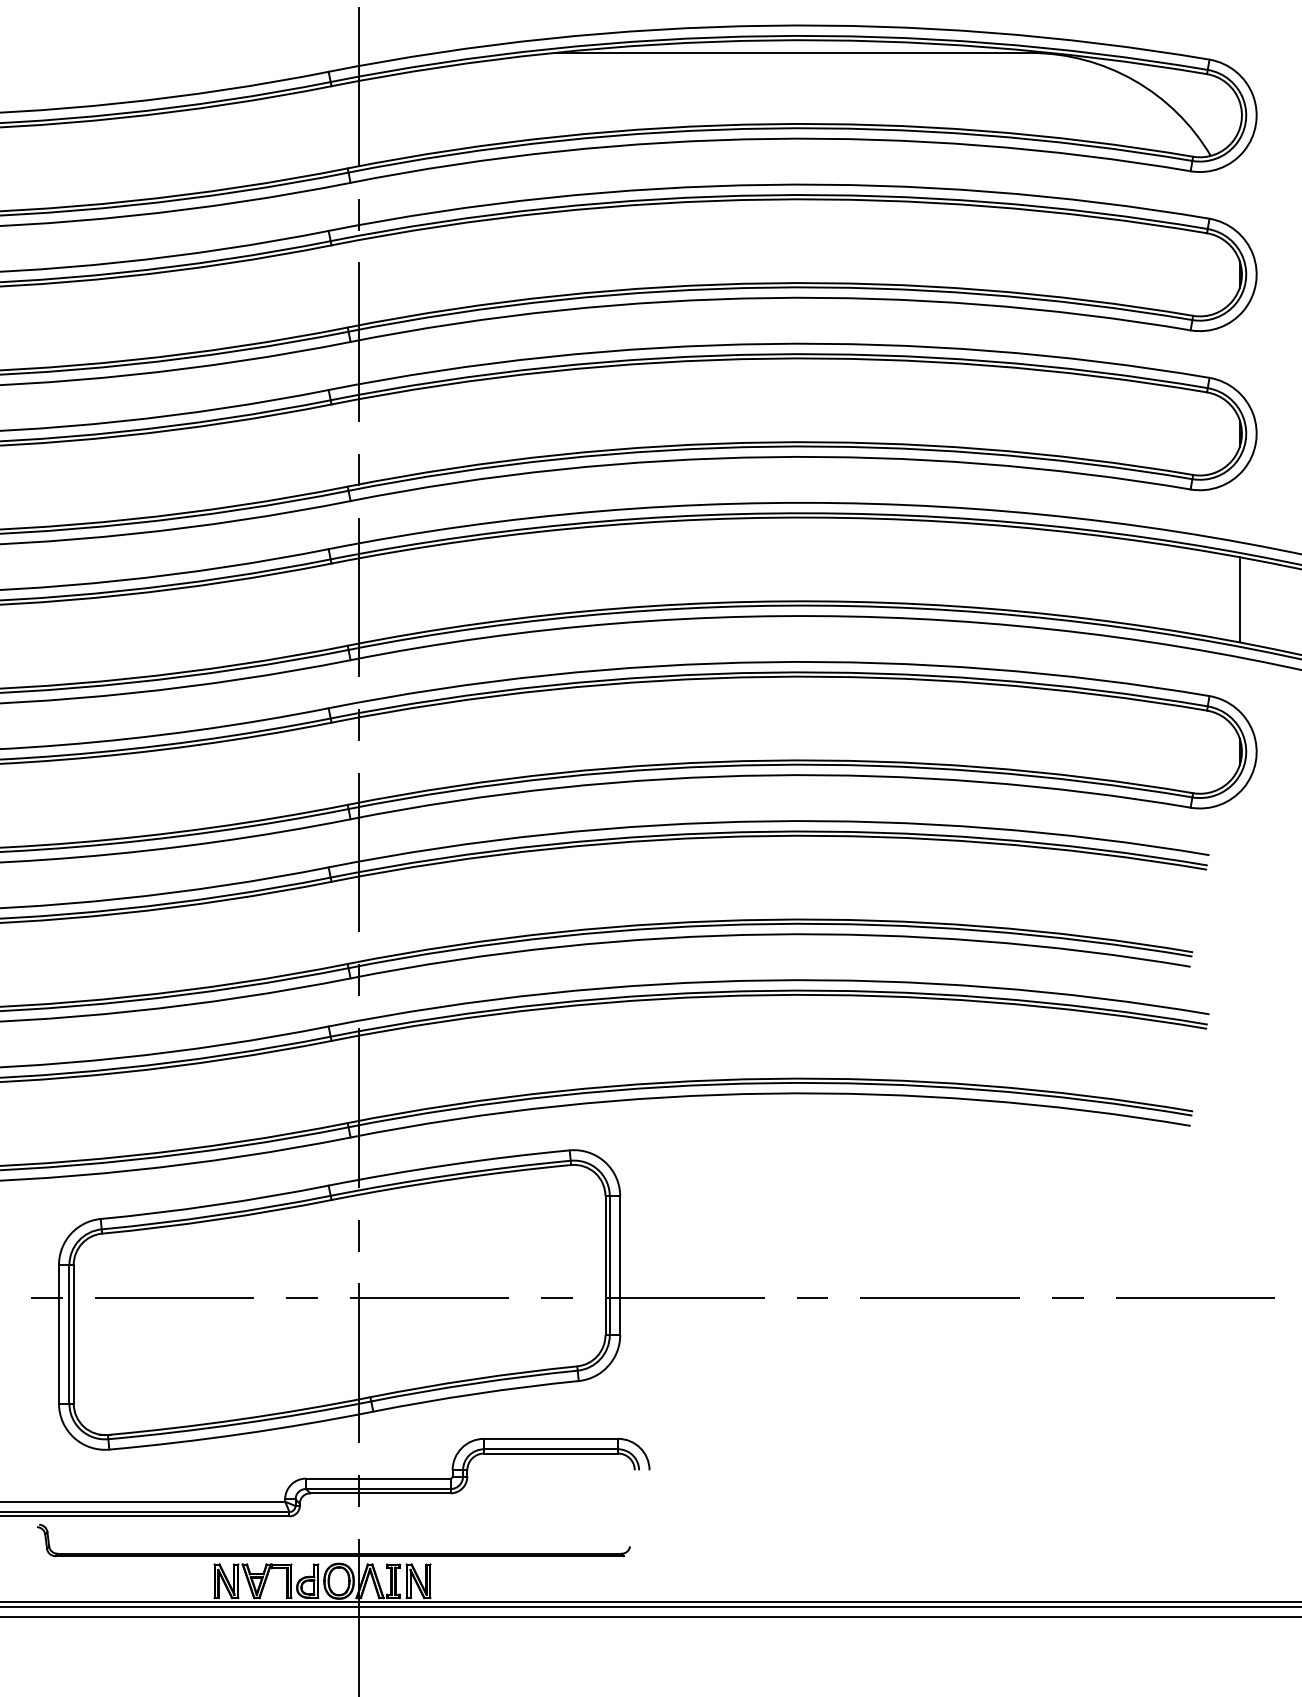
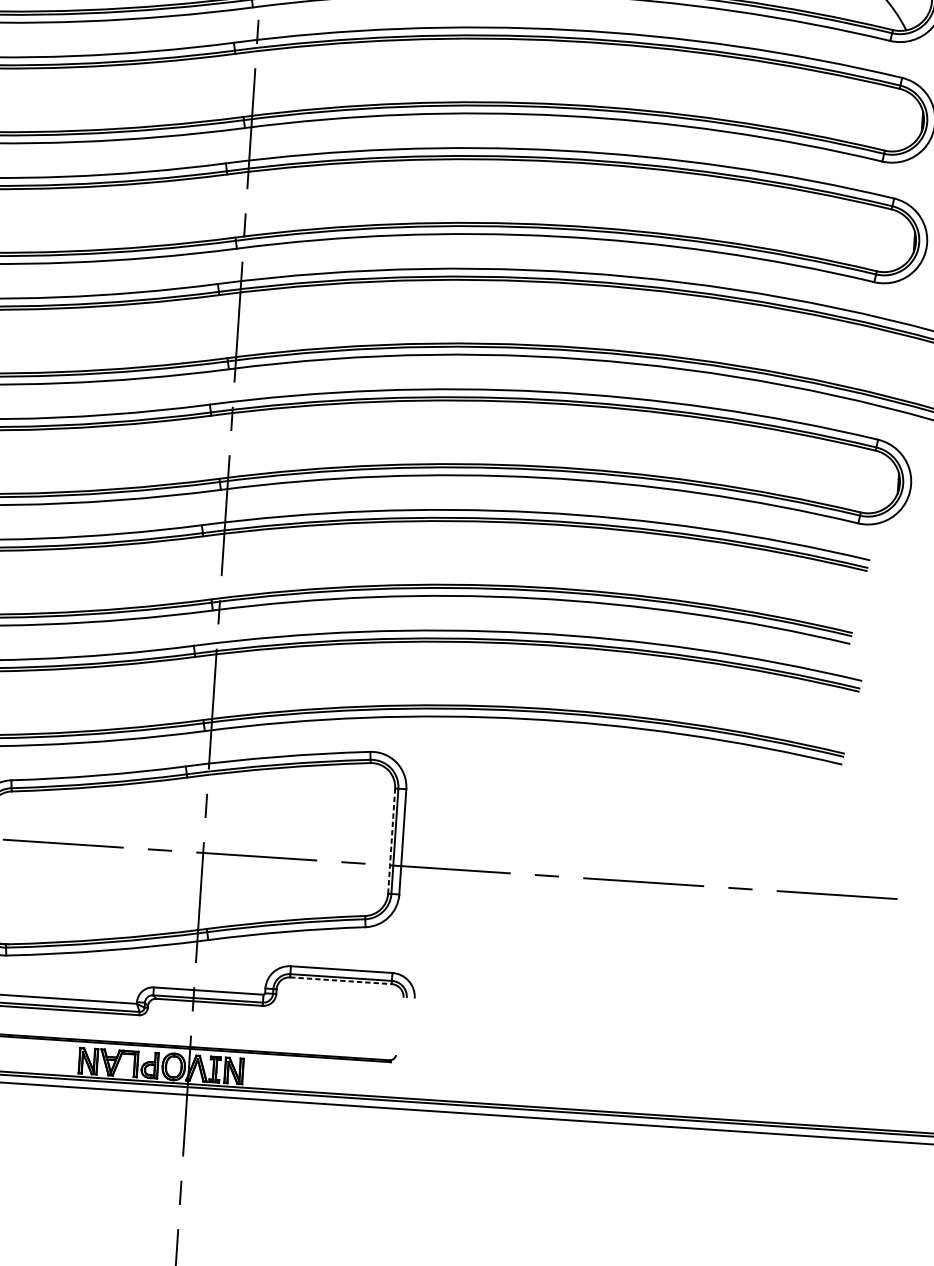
line: (1239, 599) -> (905, 368), removed
line: (605, 1265) -> (391, 840), solid -> dashed
line: (551, 1453) -> (341, 980), solid -> dashed

